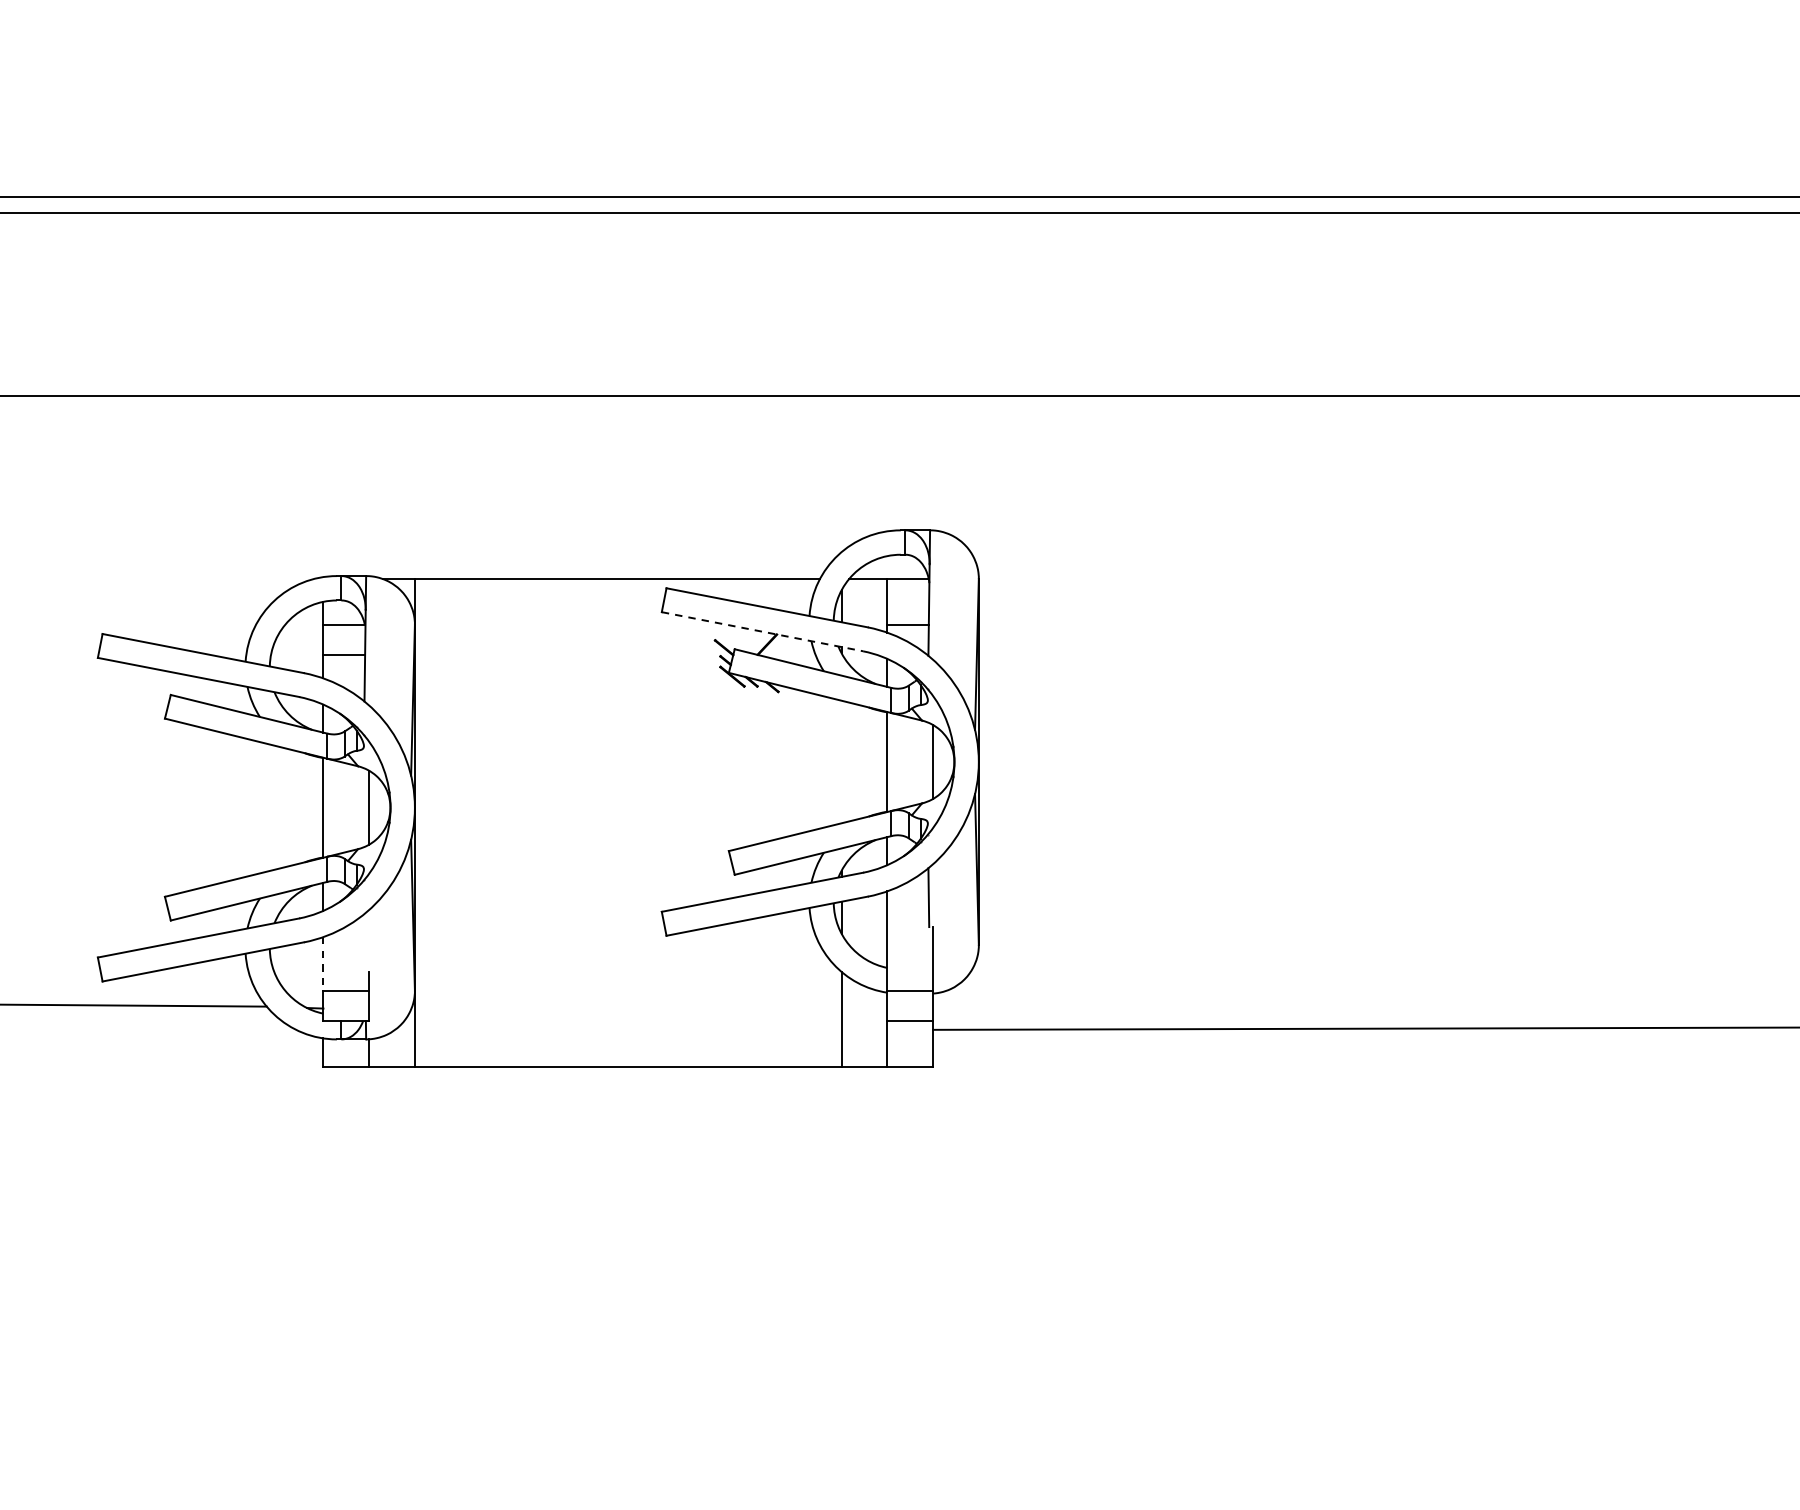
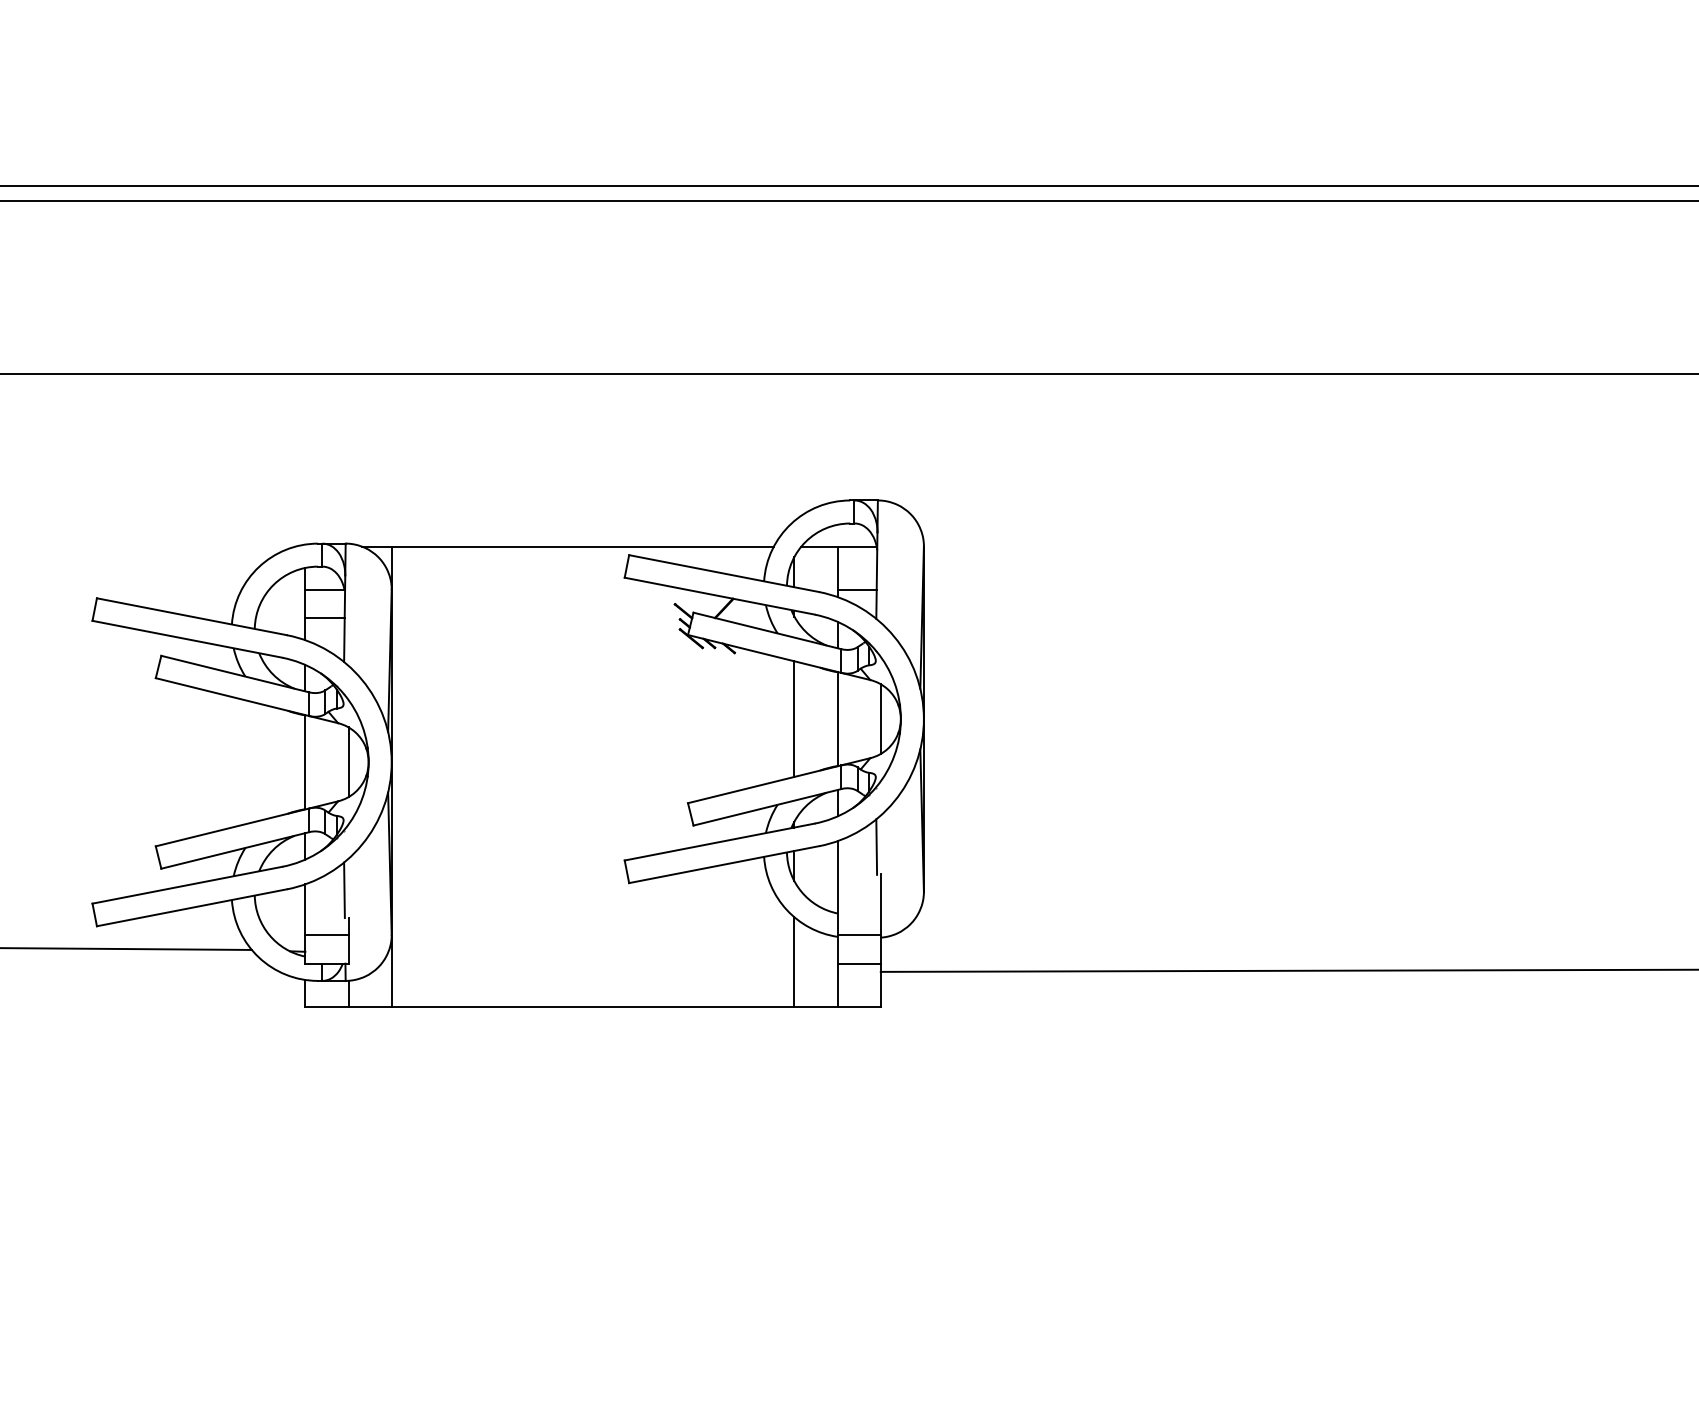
line: (762, 632) -> (719, 596), dashed -> solid
line: (841, 761) -> (794, 718), added
line: (364, 943) -> (344, 890), added
line: (323, 964) -> (305, 910), dashed -> solid

